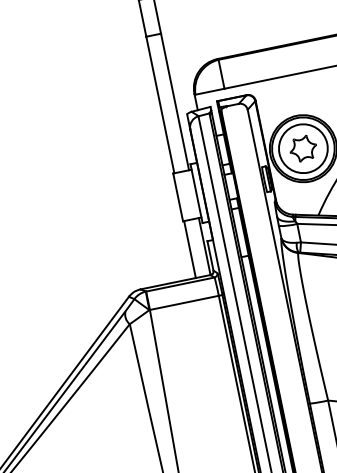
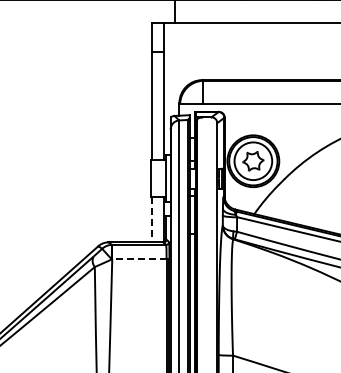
line: (189, 250) -> (151, 220), solid -> dashed
line: (183, 303) -> (138, 259), solid -> dashed

